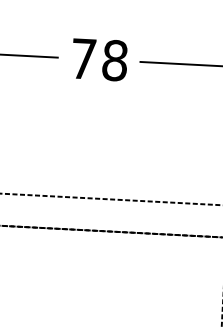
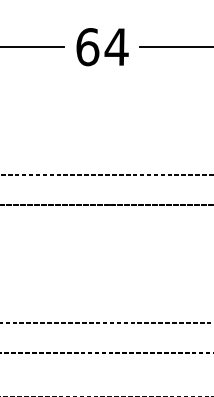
text: (99, 60) -> (102, 47), 78 -> 64

